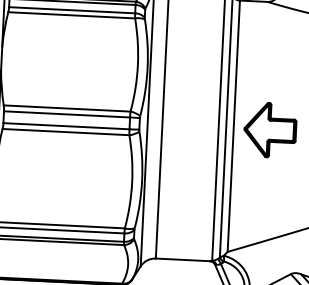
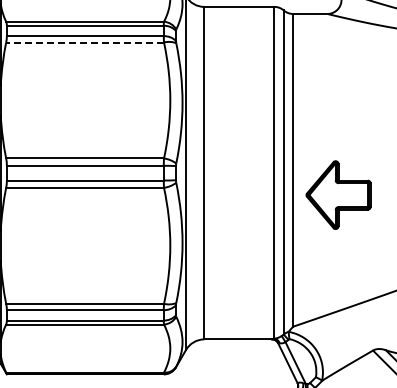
line: (72, 15) -> (85, 42), solid -> dashed
part: (270, 129) -> (338, 194), moved

